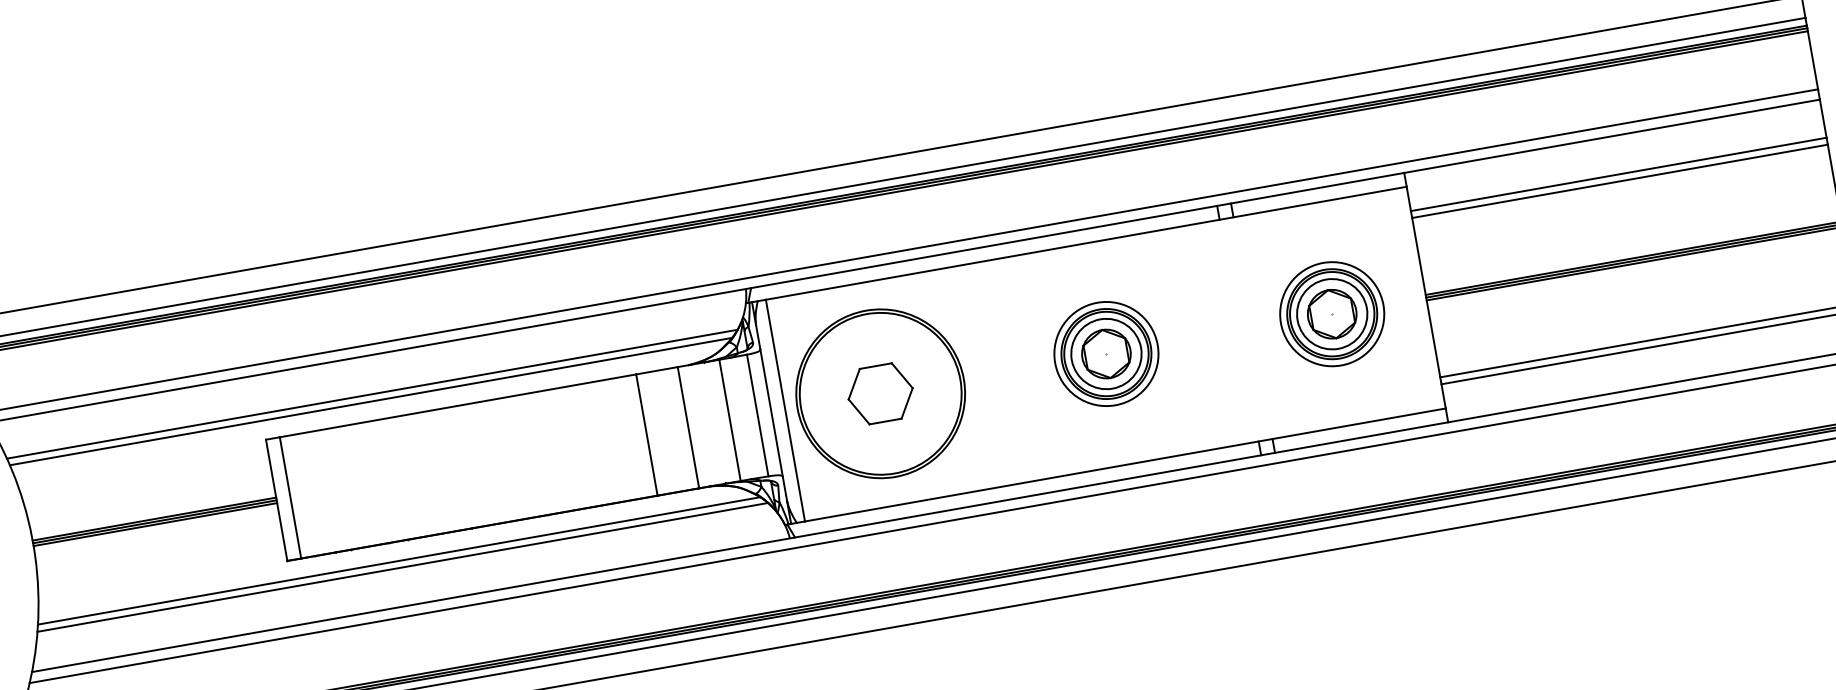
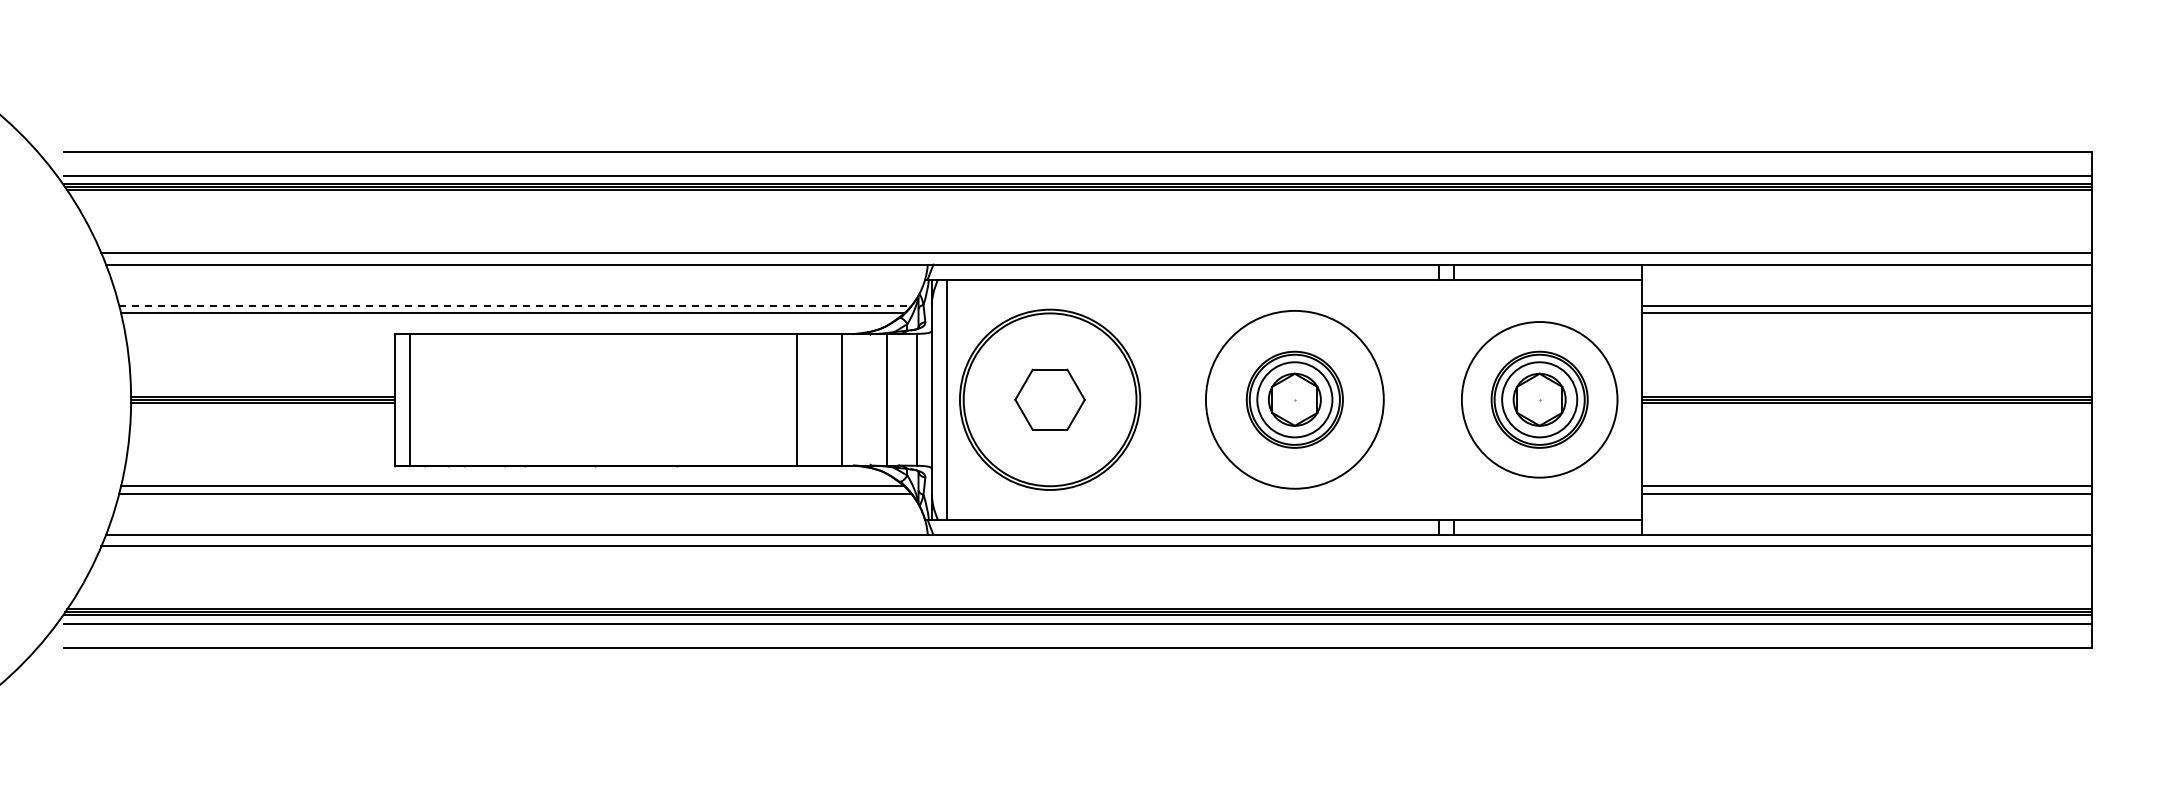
circle: (1332, 313) -> (1539, 399), size x1.4
circle: (1106, 353) -> (1294, 399), size x1.6
line: (372, 393) -> (515, 305), solid -> dashed

